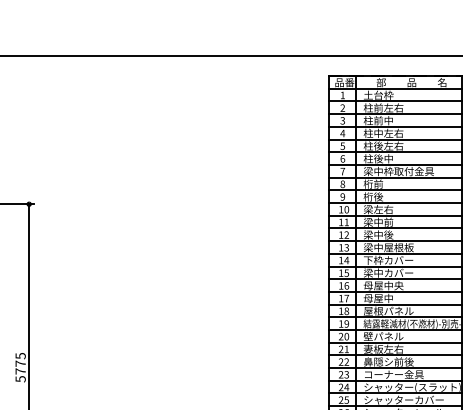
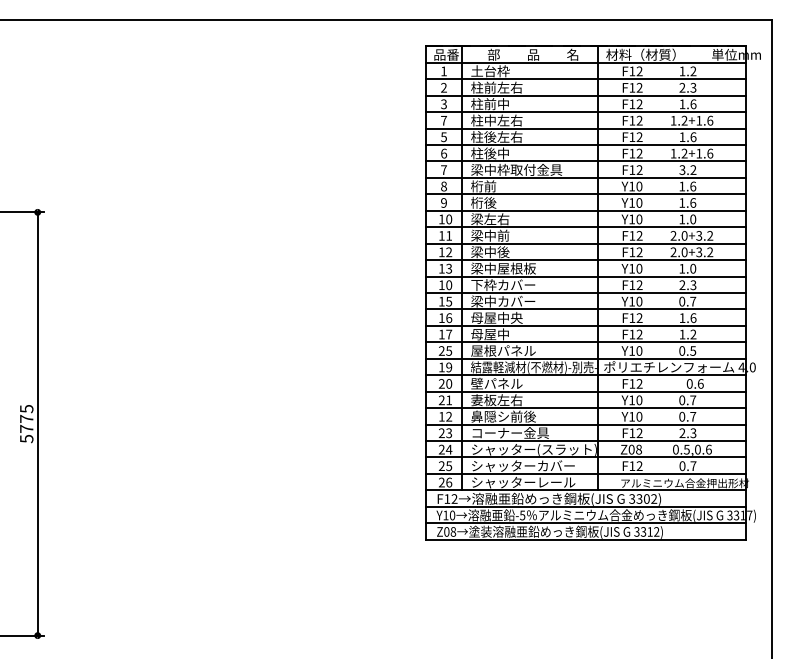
text: (342, 133) -> (443, 120), 4 -> 7
text: (347, 260) -> (449, 285), 14 -> 10
text: (343, 310) -> (445, 350), 18 -> 25
text: (340, 361) -> (441, 416), 22 -> 12

